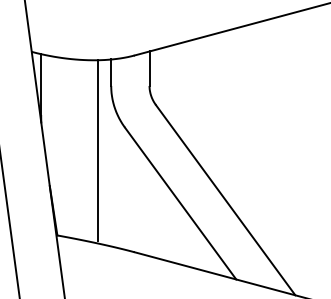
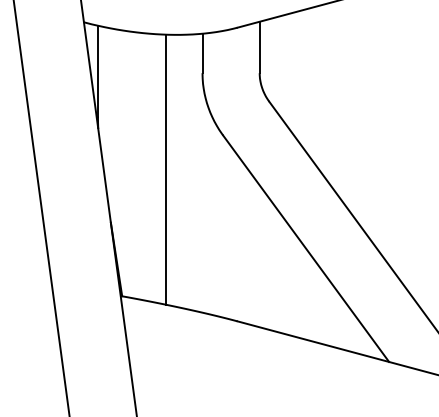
line: (98, 150) -> (167, 169), moved

